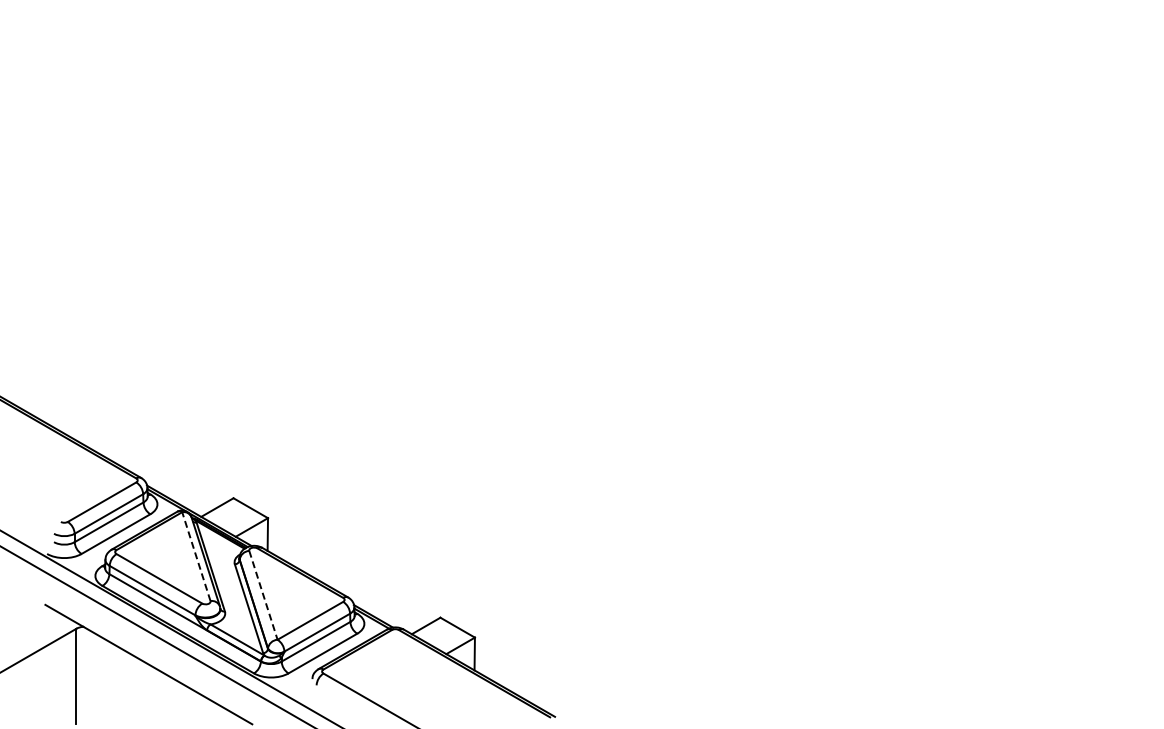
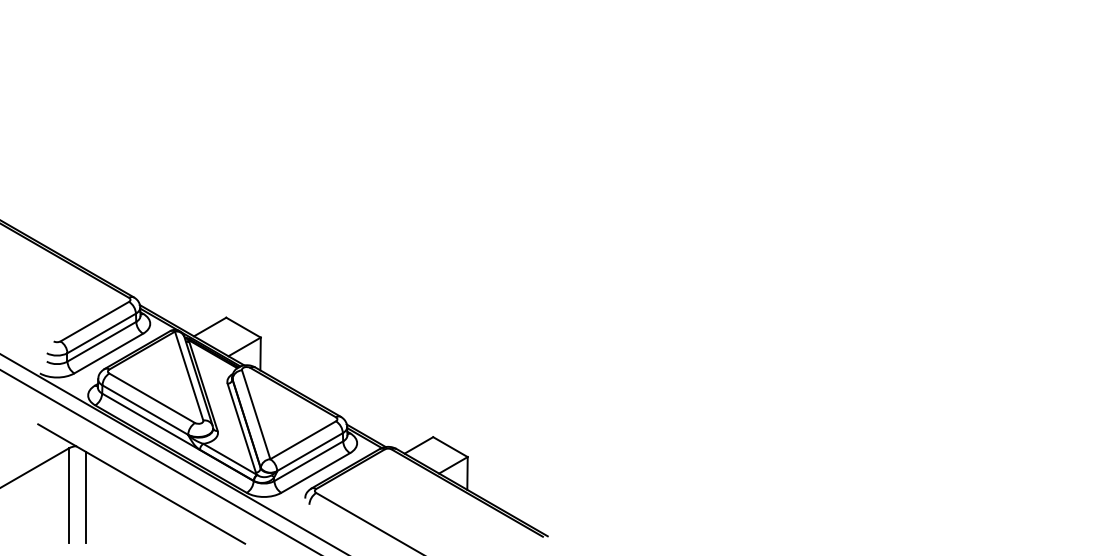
line: (196, 556) -> (189, 375), dashed -> solid
line: (263, 595) -> (256, 414), dashed -> solid
line: (93, 677) -> (86, 496), added

